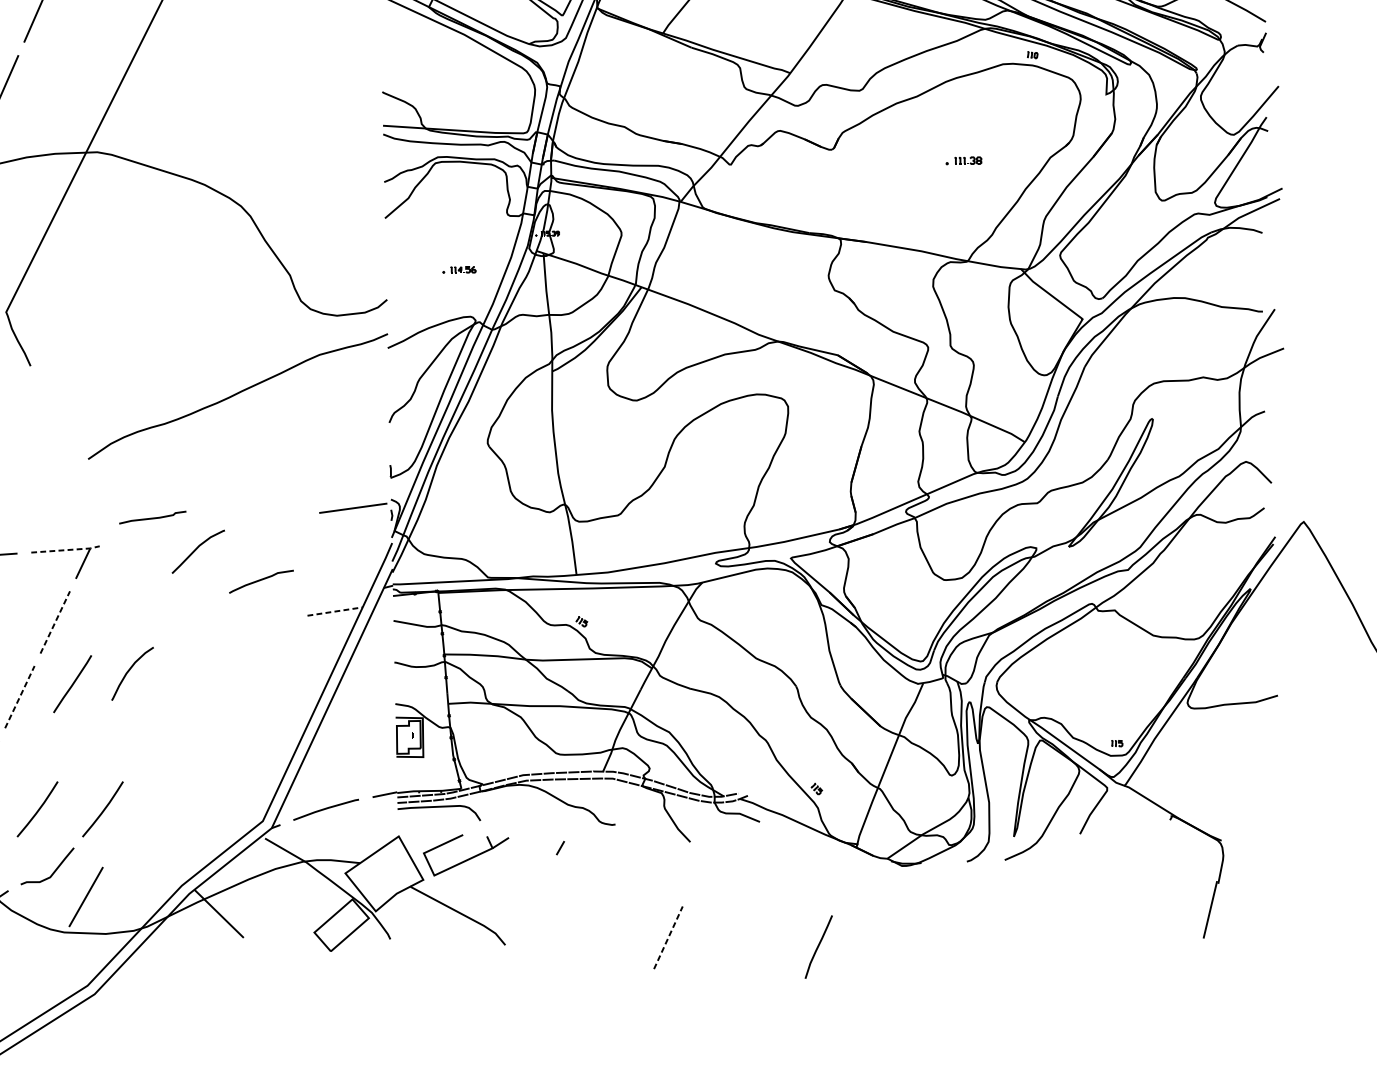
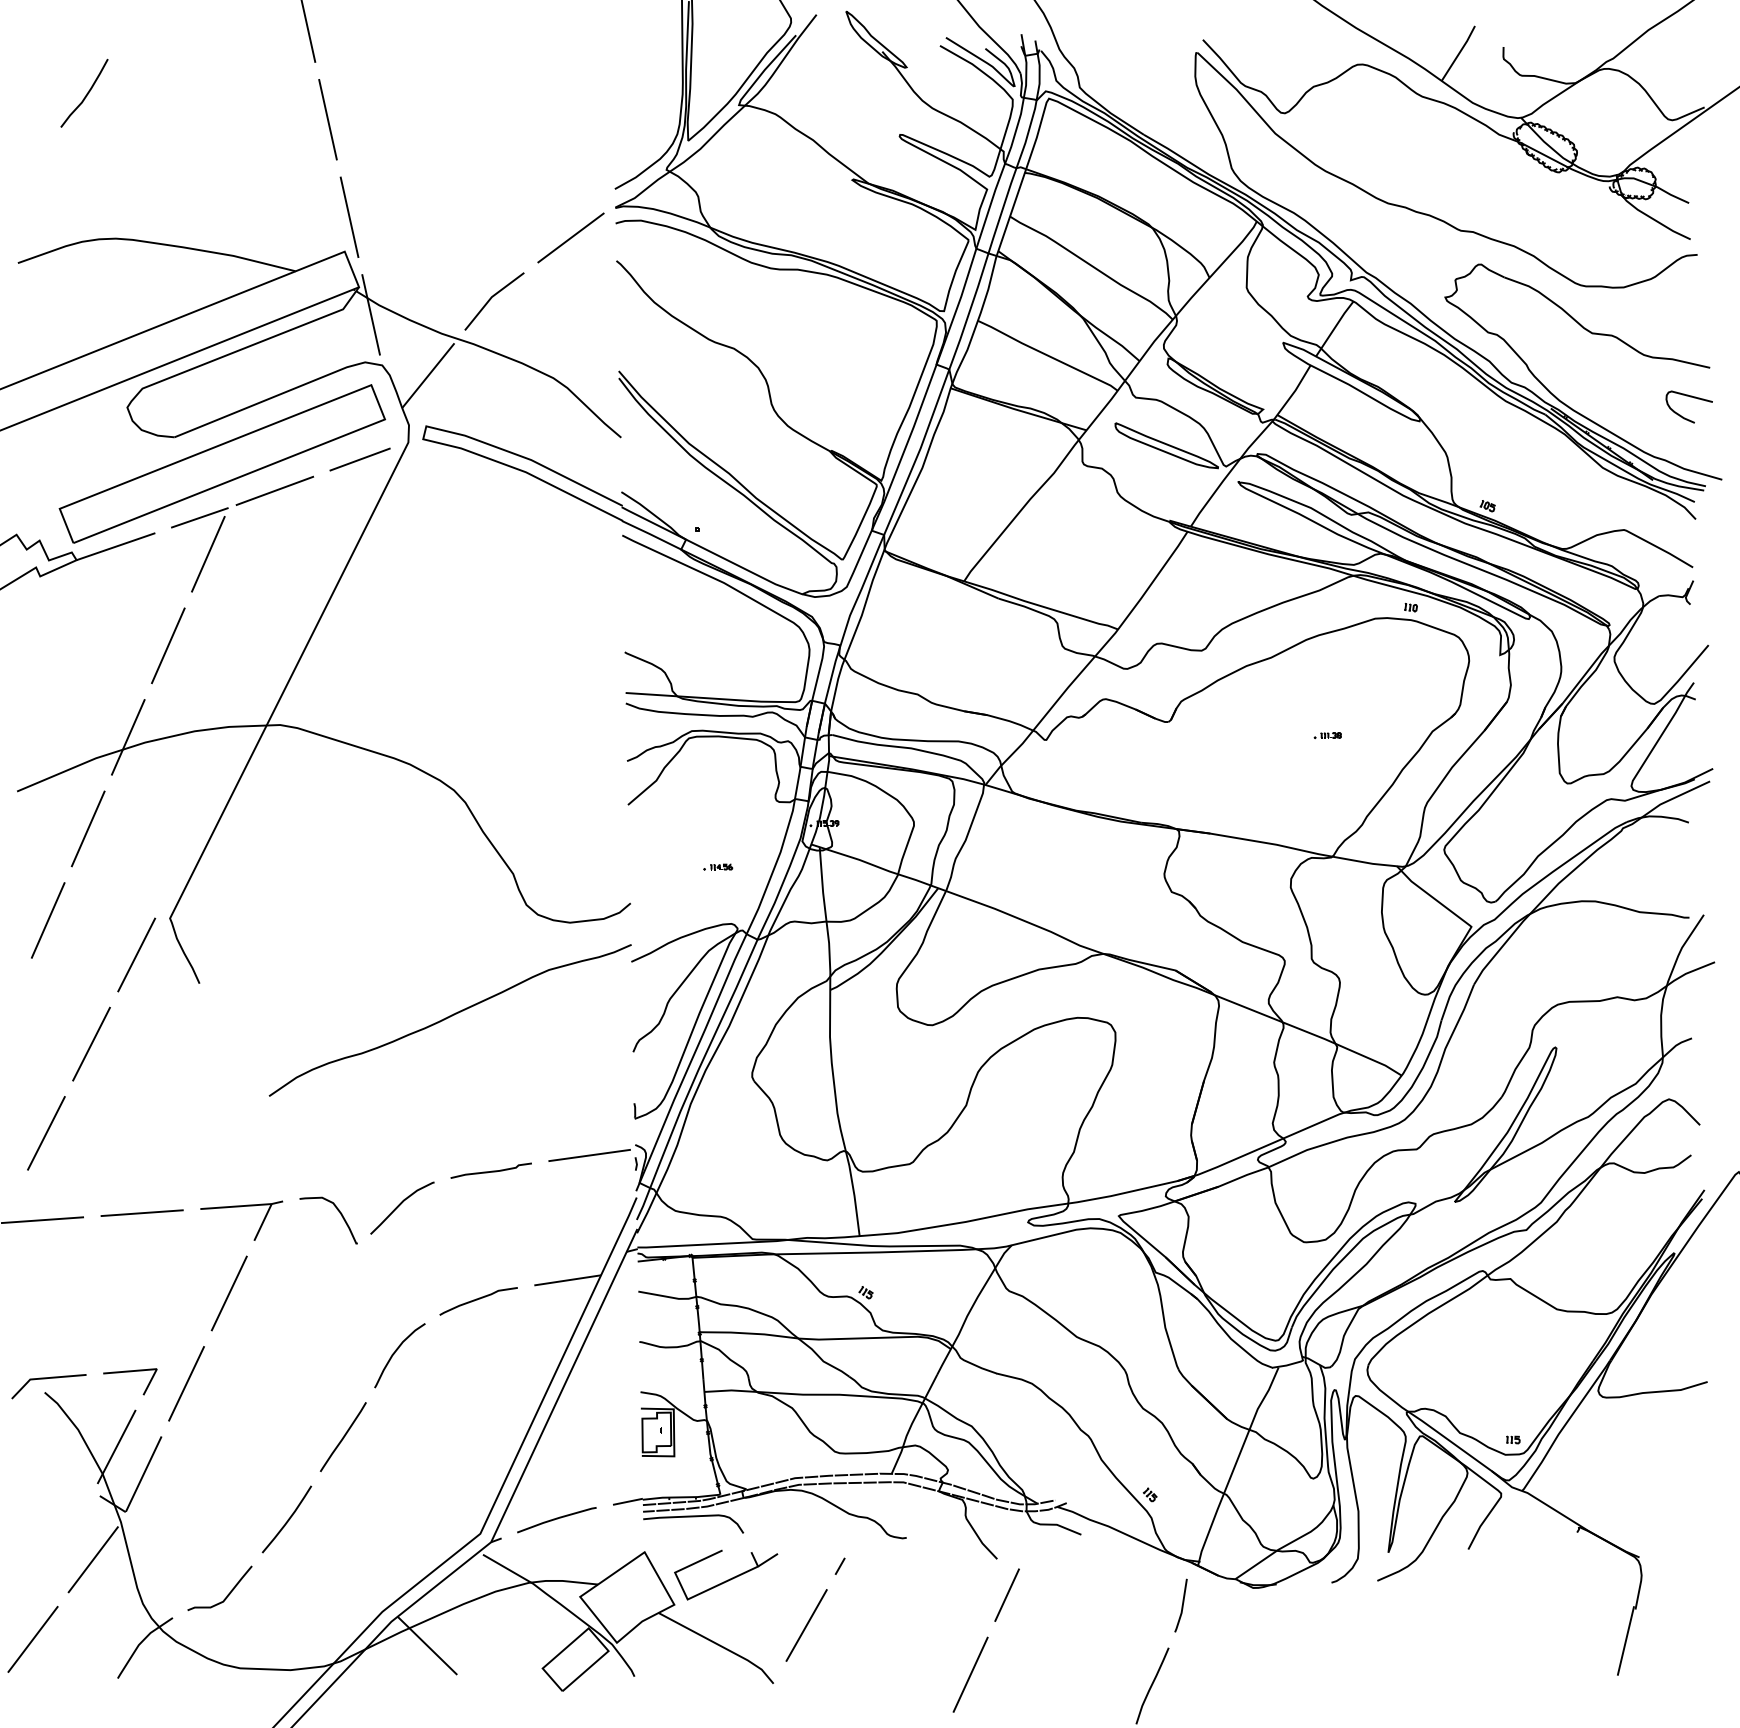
part: (963, 160) -> (1327, 735), size x0.62
part: (459, 269) -> (718, 866), size x0.71
curve: (152, 517) -> (491, 1170), moved
line: (66, 550) -> (242, 1206), dashed -> solid
curve: (146, 556) -> (339, 1213), added
curve: (260, 581) -> (477, 1300), moved
line: (335, 611) -> (568, 1280), dashed -> solid
line: (55, 622) -> (229, 1293), dashed -> solid
curve: (129, 672) -> (395, 1353), moved
line: (71, 684) -> (342, 1437), moved
line: (19, 696) -> (186, 1383), dashed -> solid
curve: (38, 809) -> (208, 1519), removed
line: (698, 871) -> (1006, 1594), added
line: (842, 880) -> (1181, 1605), added
line: (85, 897) -> (806, 1625), moved
line: (668, 937) -> (970, 1674), dashed -> solid

